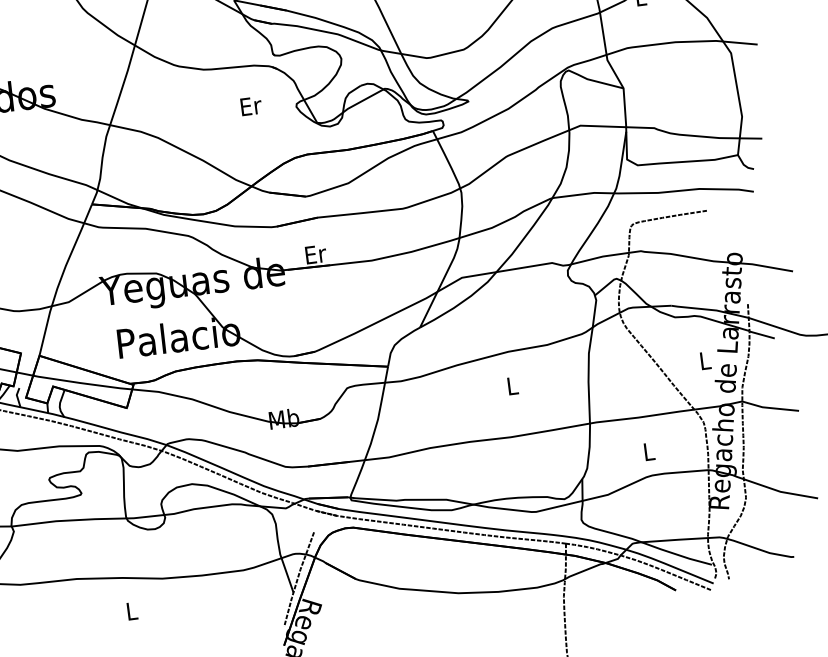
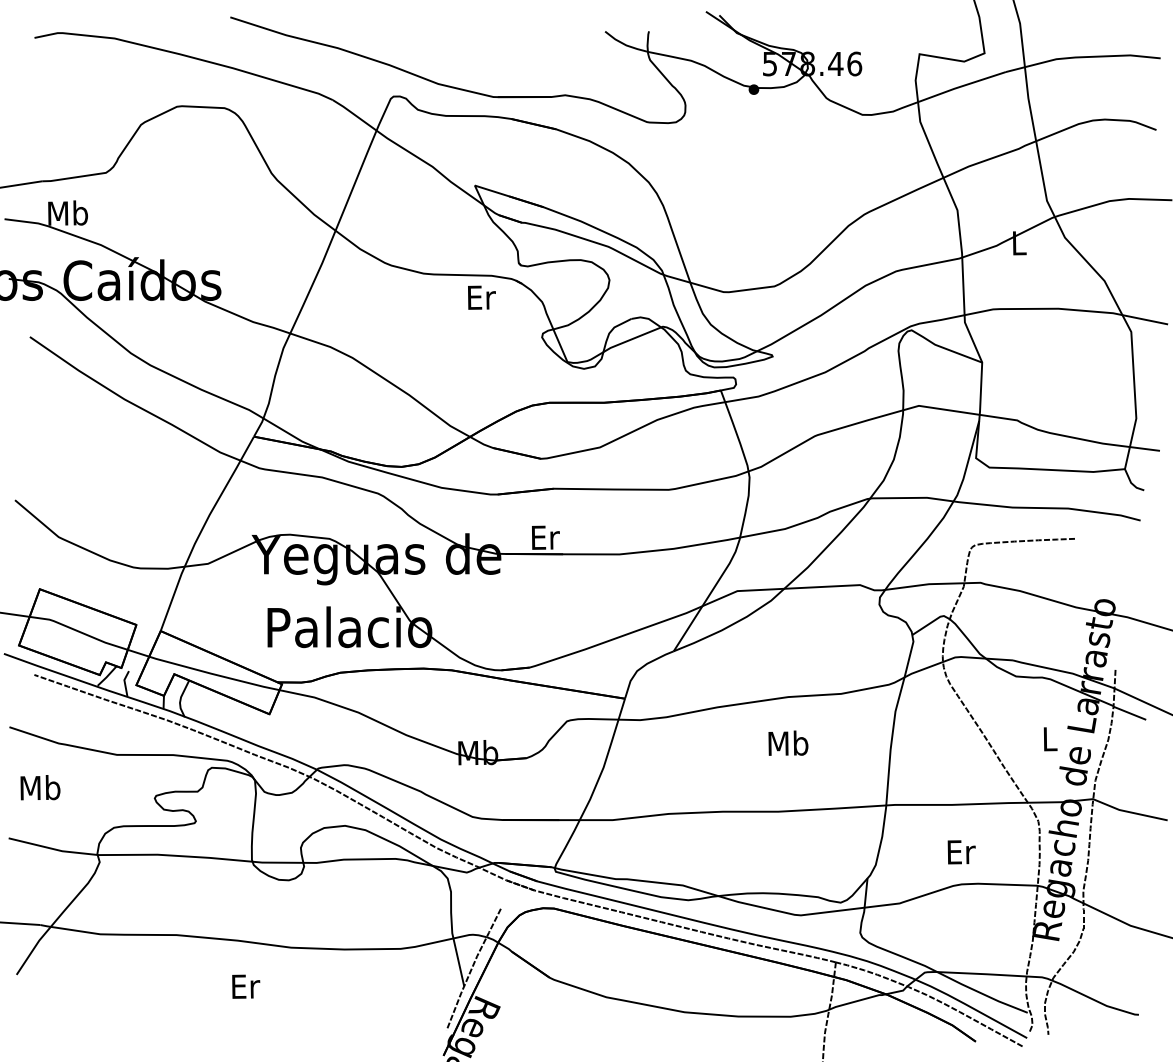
text: (251, 106) -> (481, 297), moved
text: (512, 385) -> (788, 742), L -> Mb
text: (649, 451) -> (961, 852), L -> Er
text: (132, 611) -> (246, 986), L -> Er

